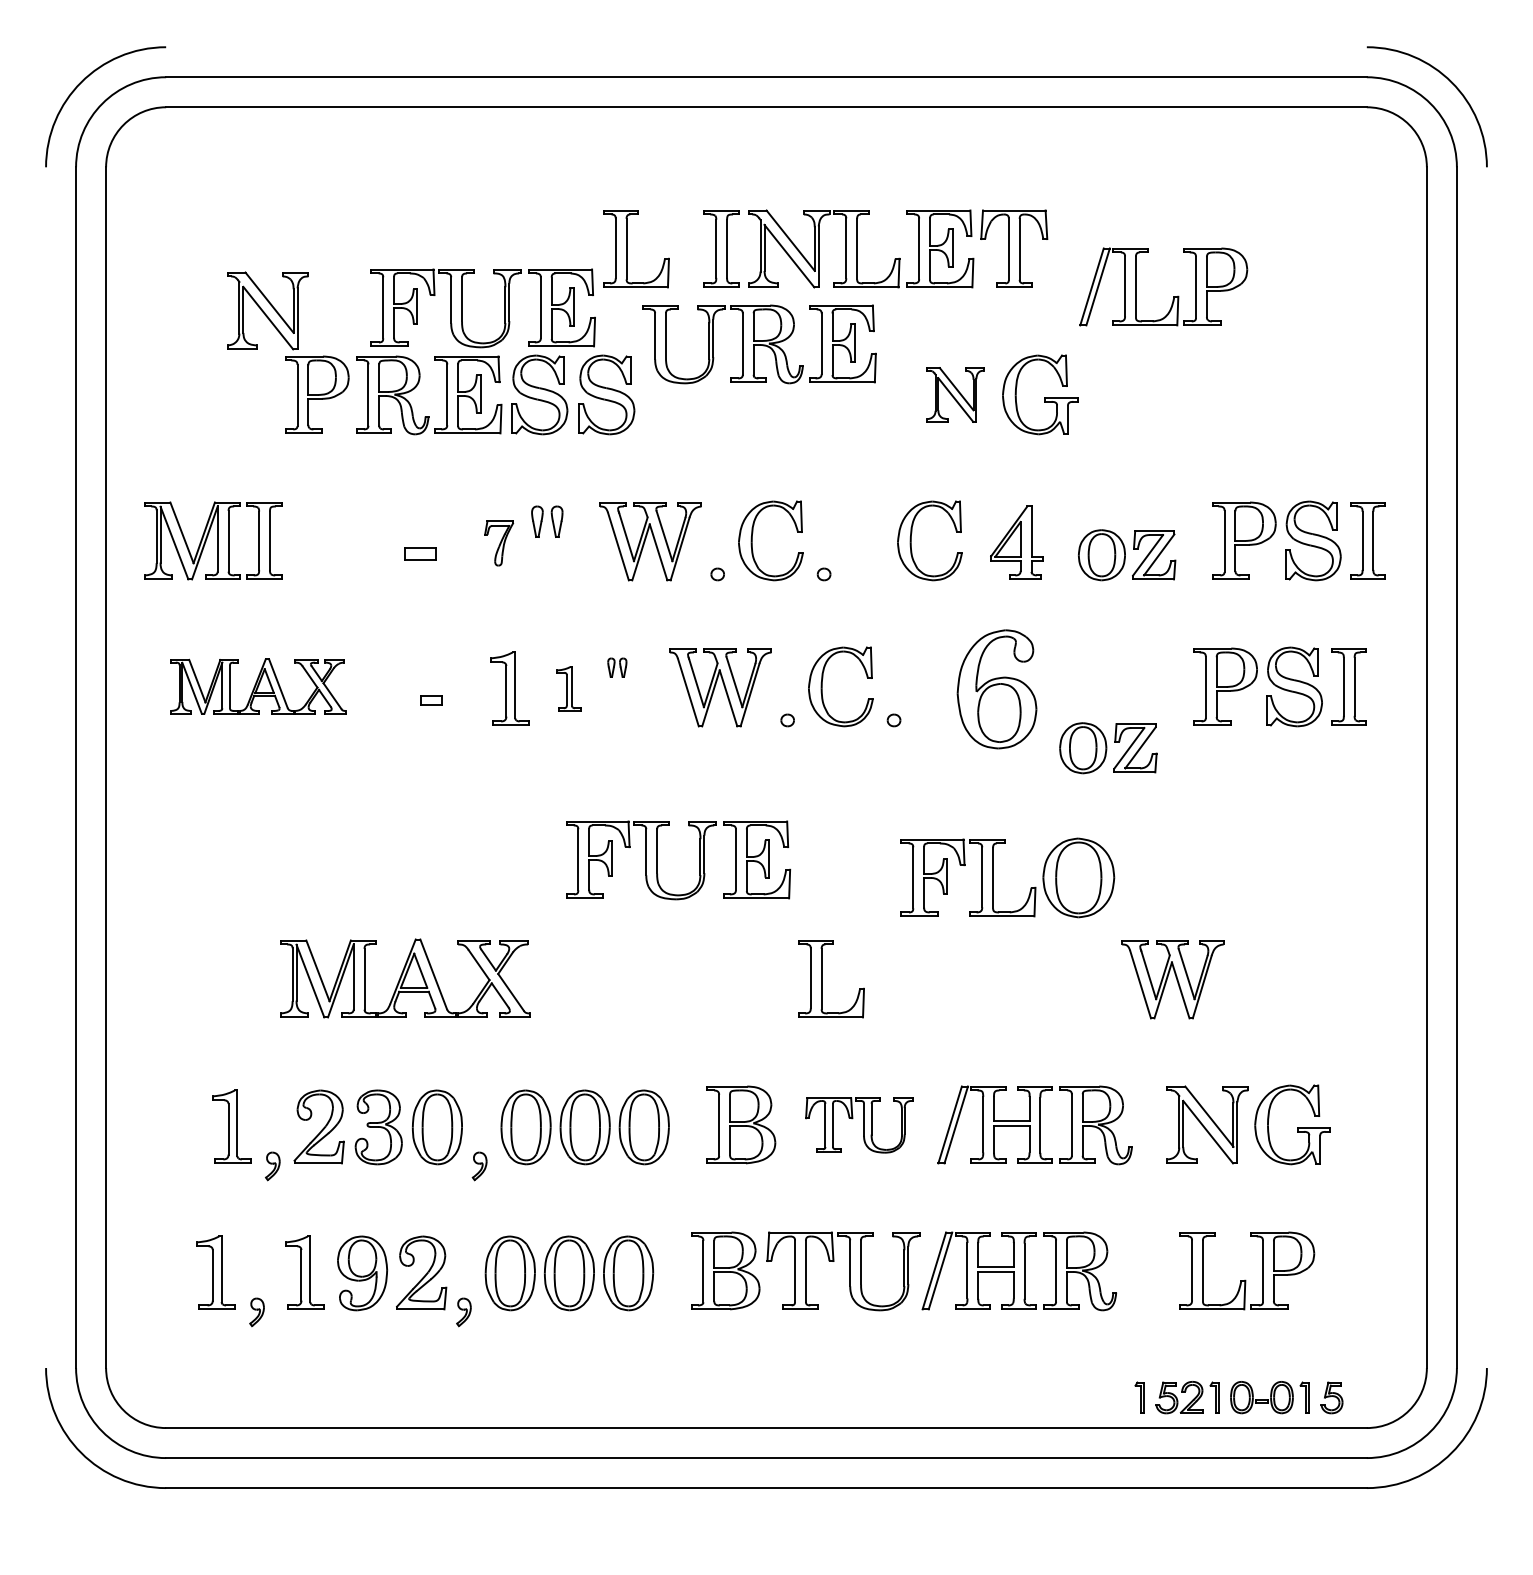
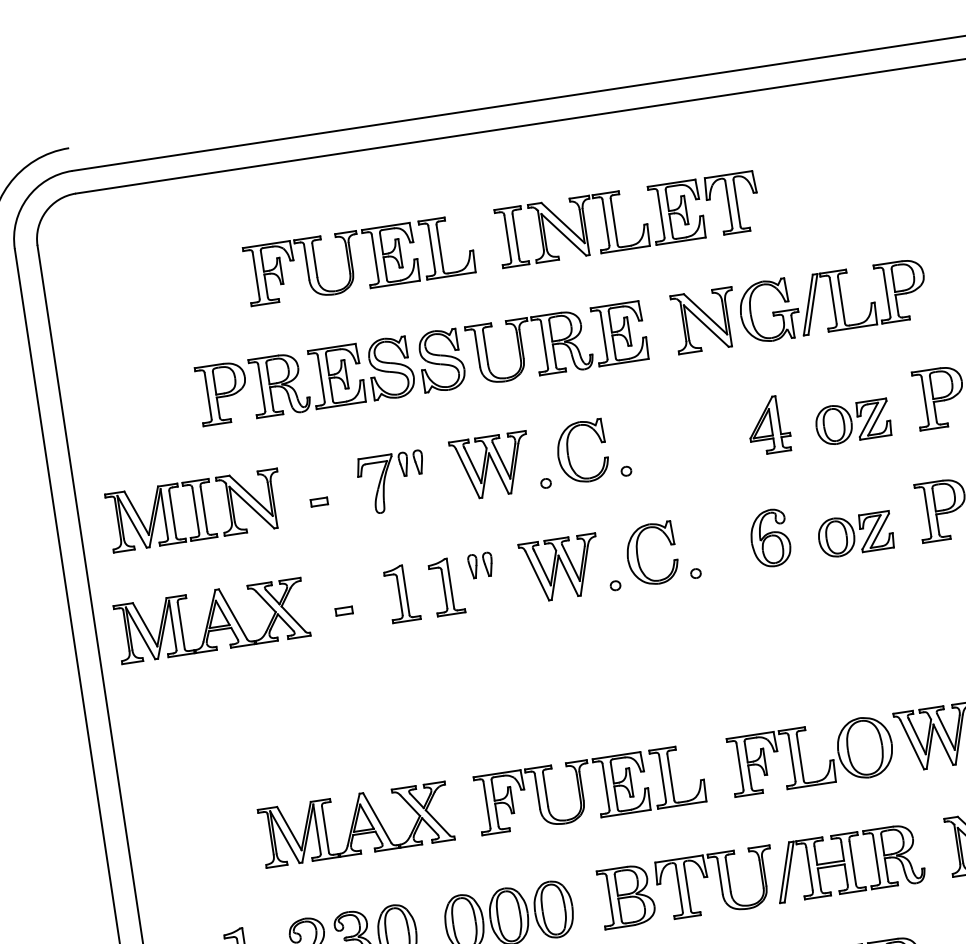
part: (1173, 296) -> (870, 303), moved
part: (462, 308) -> (316, 267), moved
part: (267, 310) -> (250, 501), moved
part: (759, 344) -> (557, 343), moved
part: (955, 394) -> (705, 320), size x1.43
part: (911, 540) -> (688, 435), removed
part: (498, 543) -> (376, 485), size x1.67
part: (420, 554) -> (319, 502), size x0.71
part: (617, 667) -> (480, 565), size x1.67
part: (258, 686) -> (211, 620), size x1.43
part: (568, 688) -> (446, 586), size x1.67
part: (996, 689) -> (769, 538), size x0.62
part: (1108, 748) -> (855, 534), moved
part: (657, 860) -> (546, 796), moved
part: (993, 877) -> (800, 757), moved
part: (859, 1125) -> (716, 883), size x1.43

